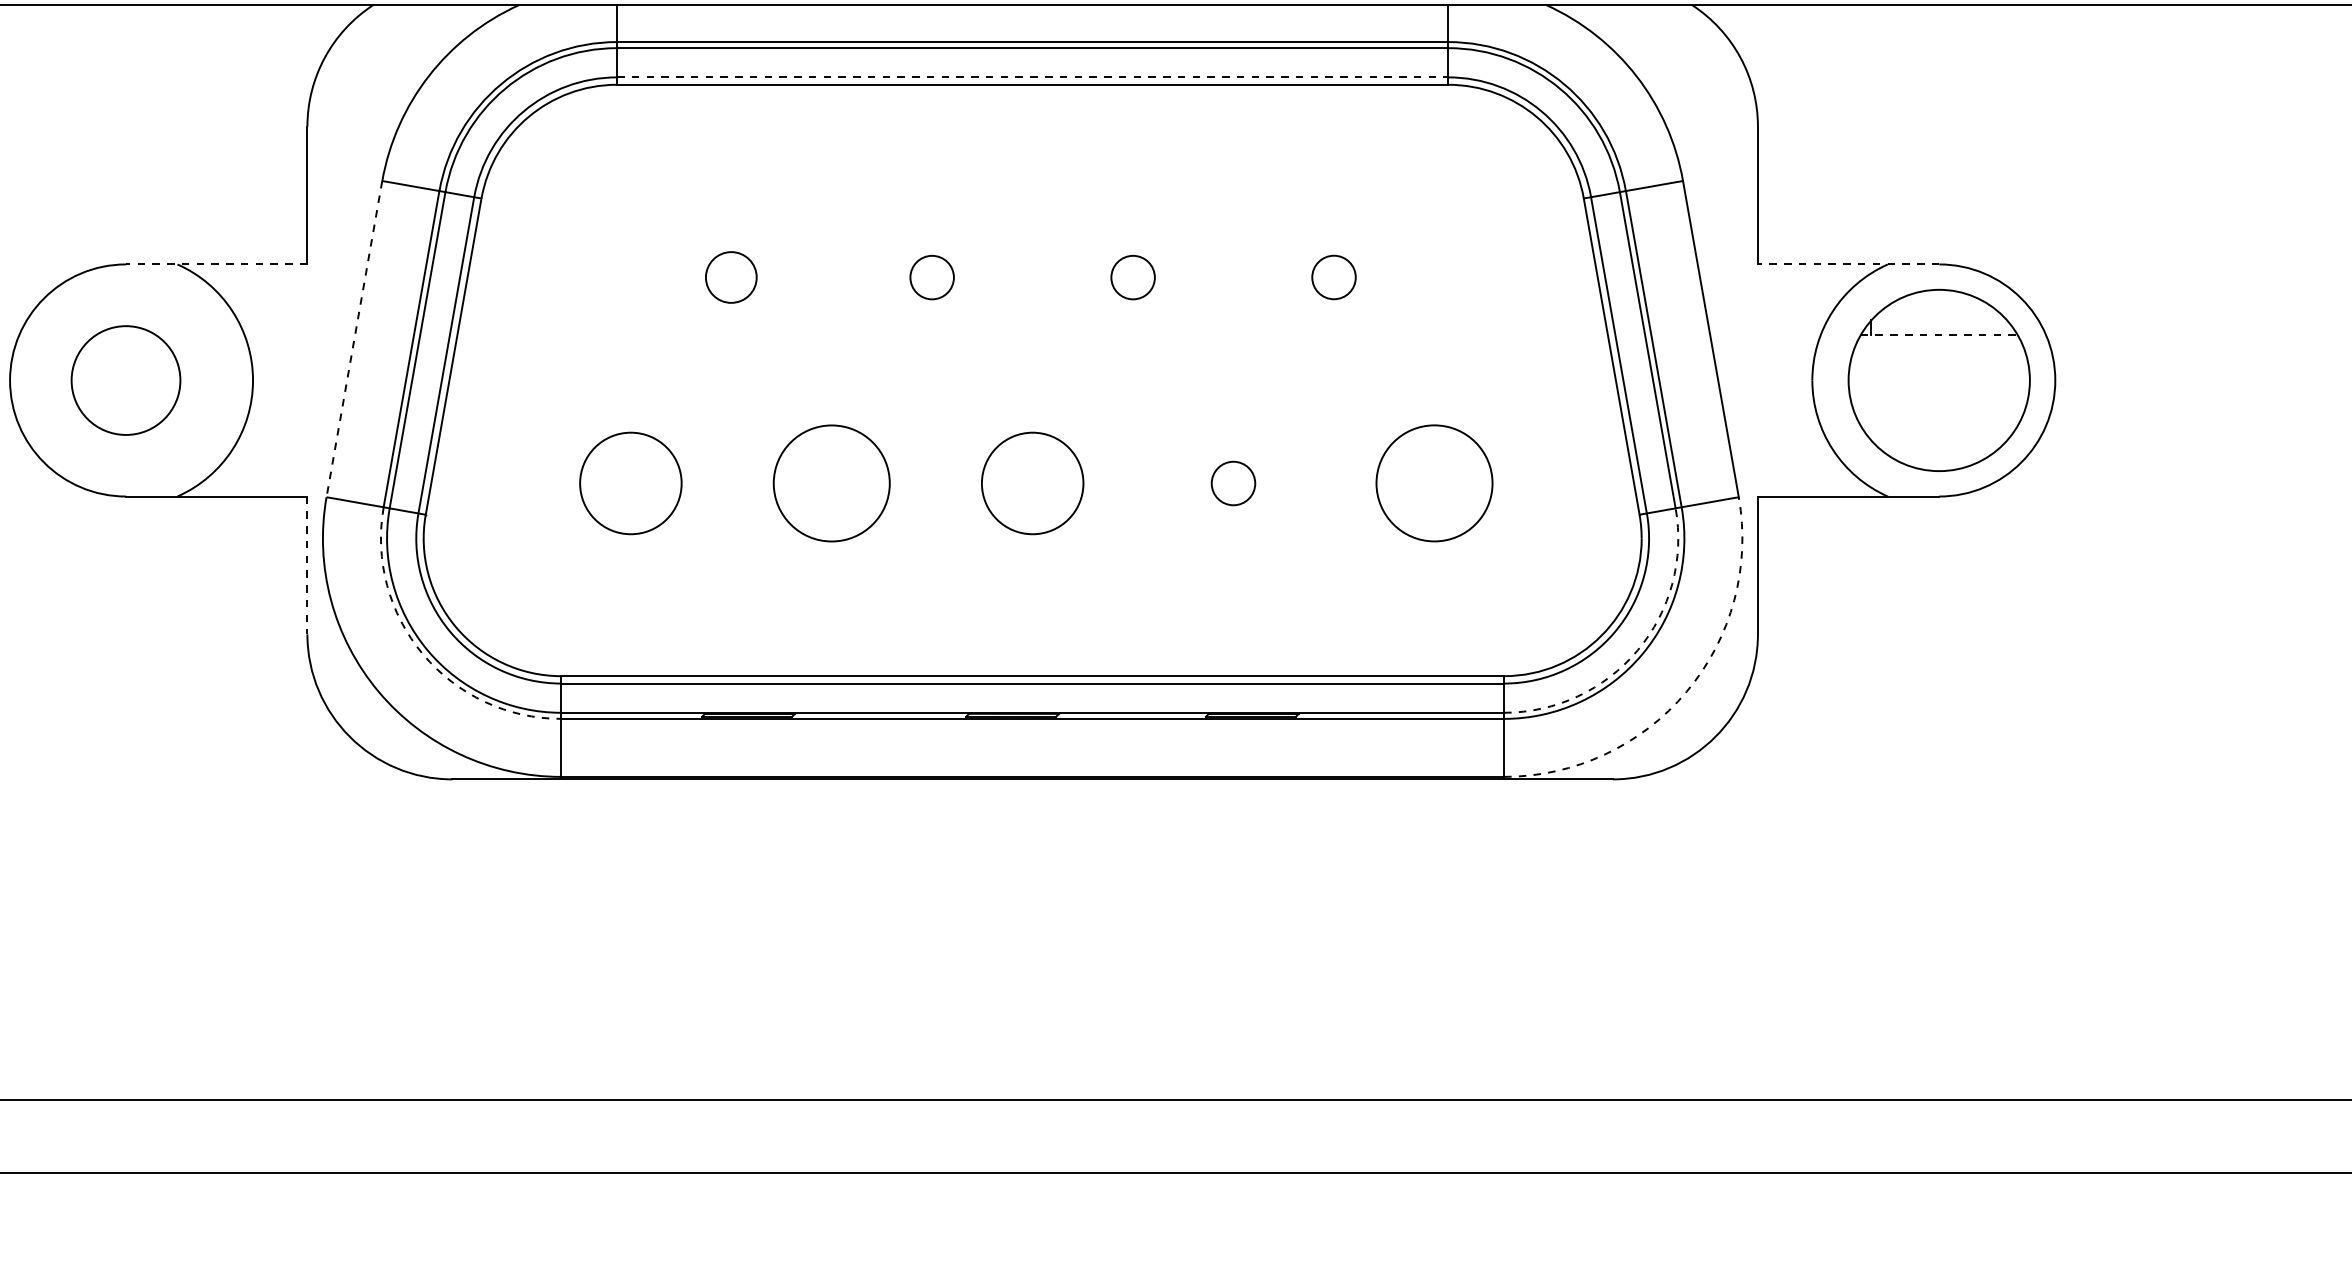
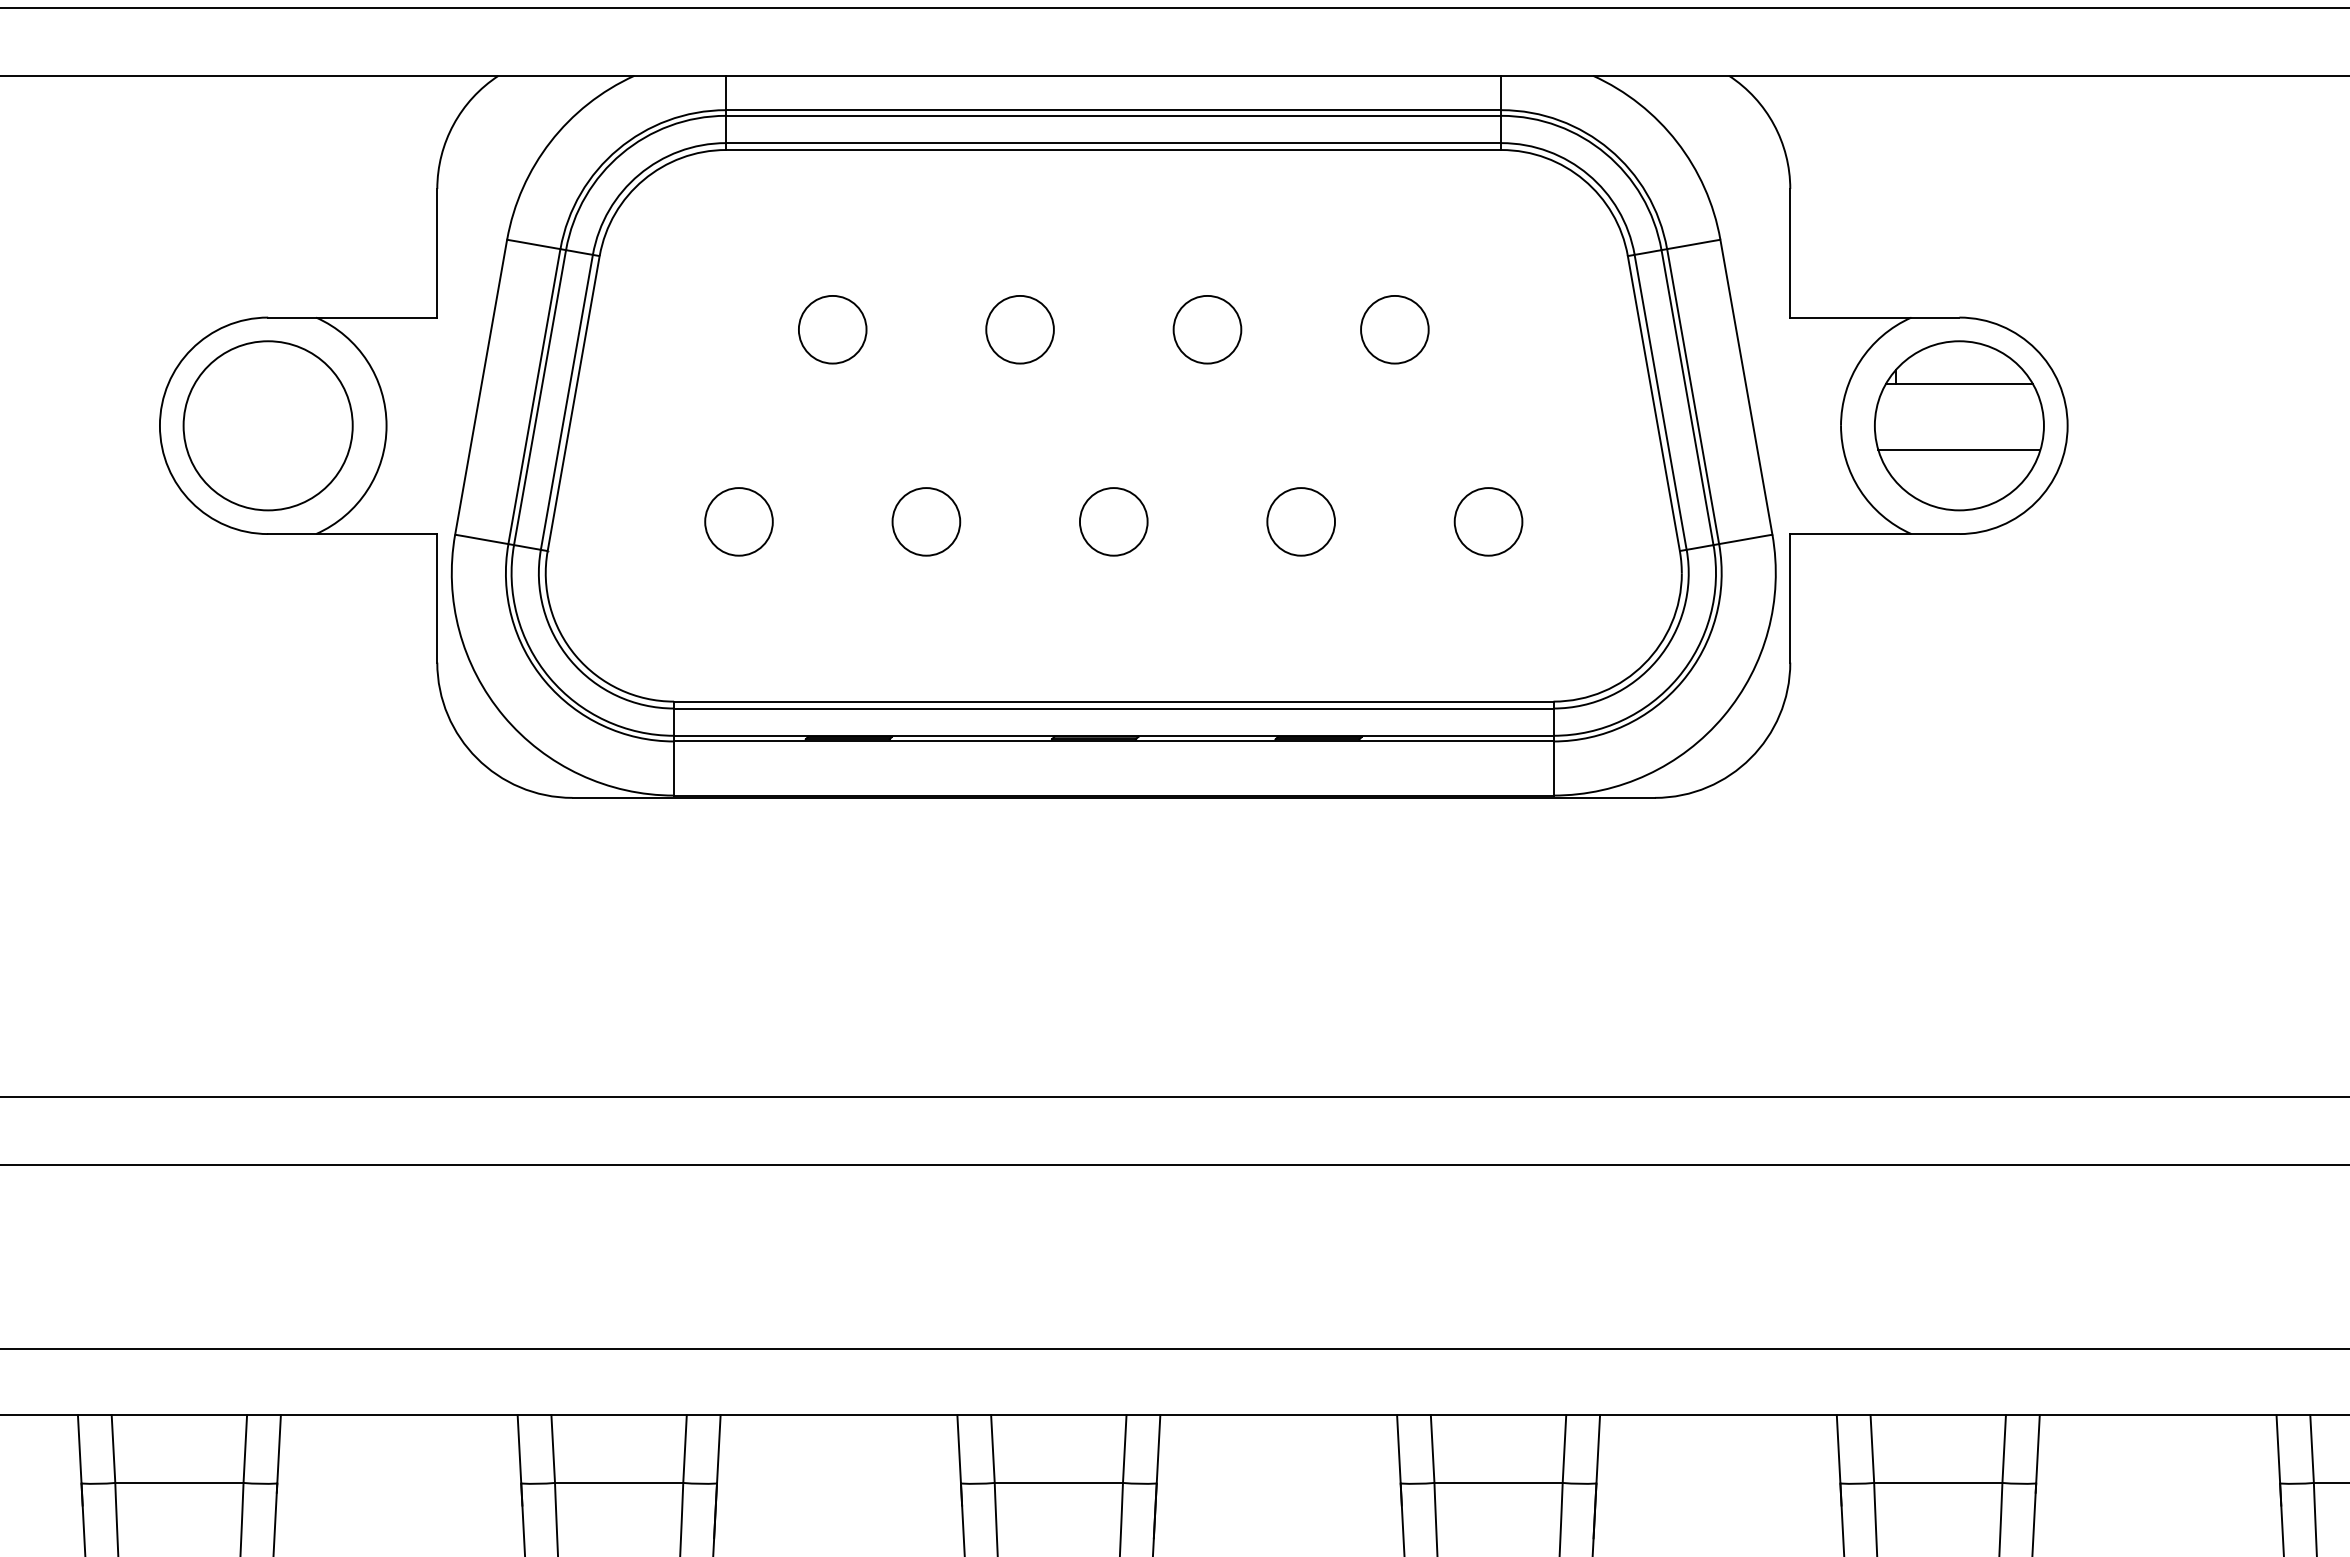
line: (1032, 77) -> (1113, 143), dashed -> solid
line: (216, 264) -> (352, 317), dashed -> solid
line: (1848, 264) -> (1874, 317), dashed -> solid
circle: (731, 277) -> (832, 329), size x1.43
circle: (931, 277) -> (1019, 329), size x1.67
circle: (1133, 277) -> (1207, 329), size x1.67
circle: (1333, 277) -> (1394, 329), size x1.67
line: (1939, 335) -> (1959, 383), dashed -> solid
line: (354, 339) -> (481, 387), dashed -> solid
circle: (125, 380) -> (267, 425), size x1.67
line: (1939, 406) -> (1959, 450), added
circle: (630, 483) -> (738, 521), size x0.71
circle: (831, 483) -> (926, 521), size x0.62
circle: (1032, 483) -> (1113, 521), size x0.71
circle: (1232, 483) -> (1300, 521), size x1.67
circle: (1434, 483) -> (1488, 521), size x0.62
line: (307, 565) -> (437, 598), dashed -> solid
arc: (1637, 650) -> (1677, 677), dashed -> solid
arc: (423, 654) -> (545, 681), dashed -> solid
arc: (1686, 692) -> (1723, 716), dashed -> solid

